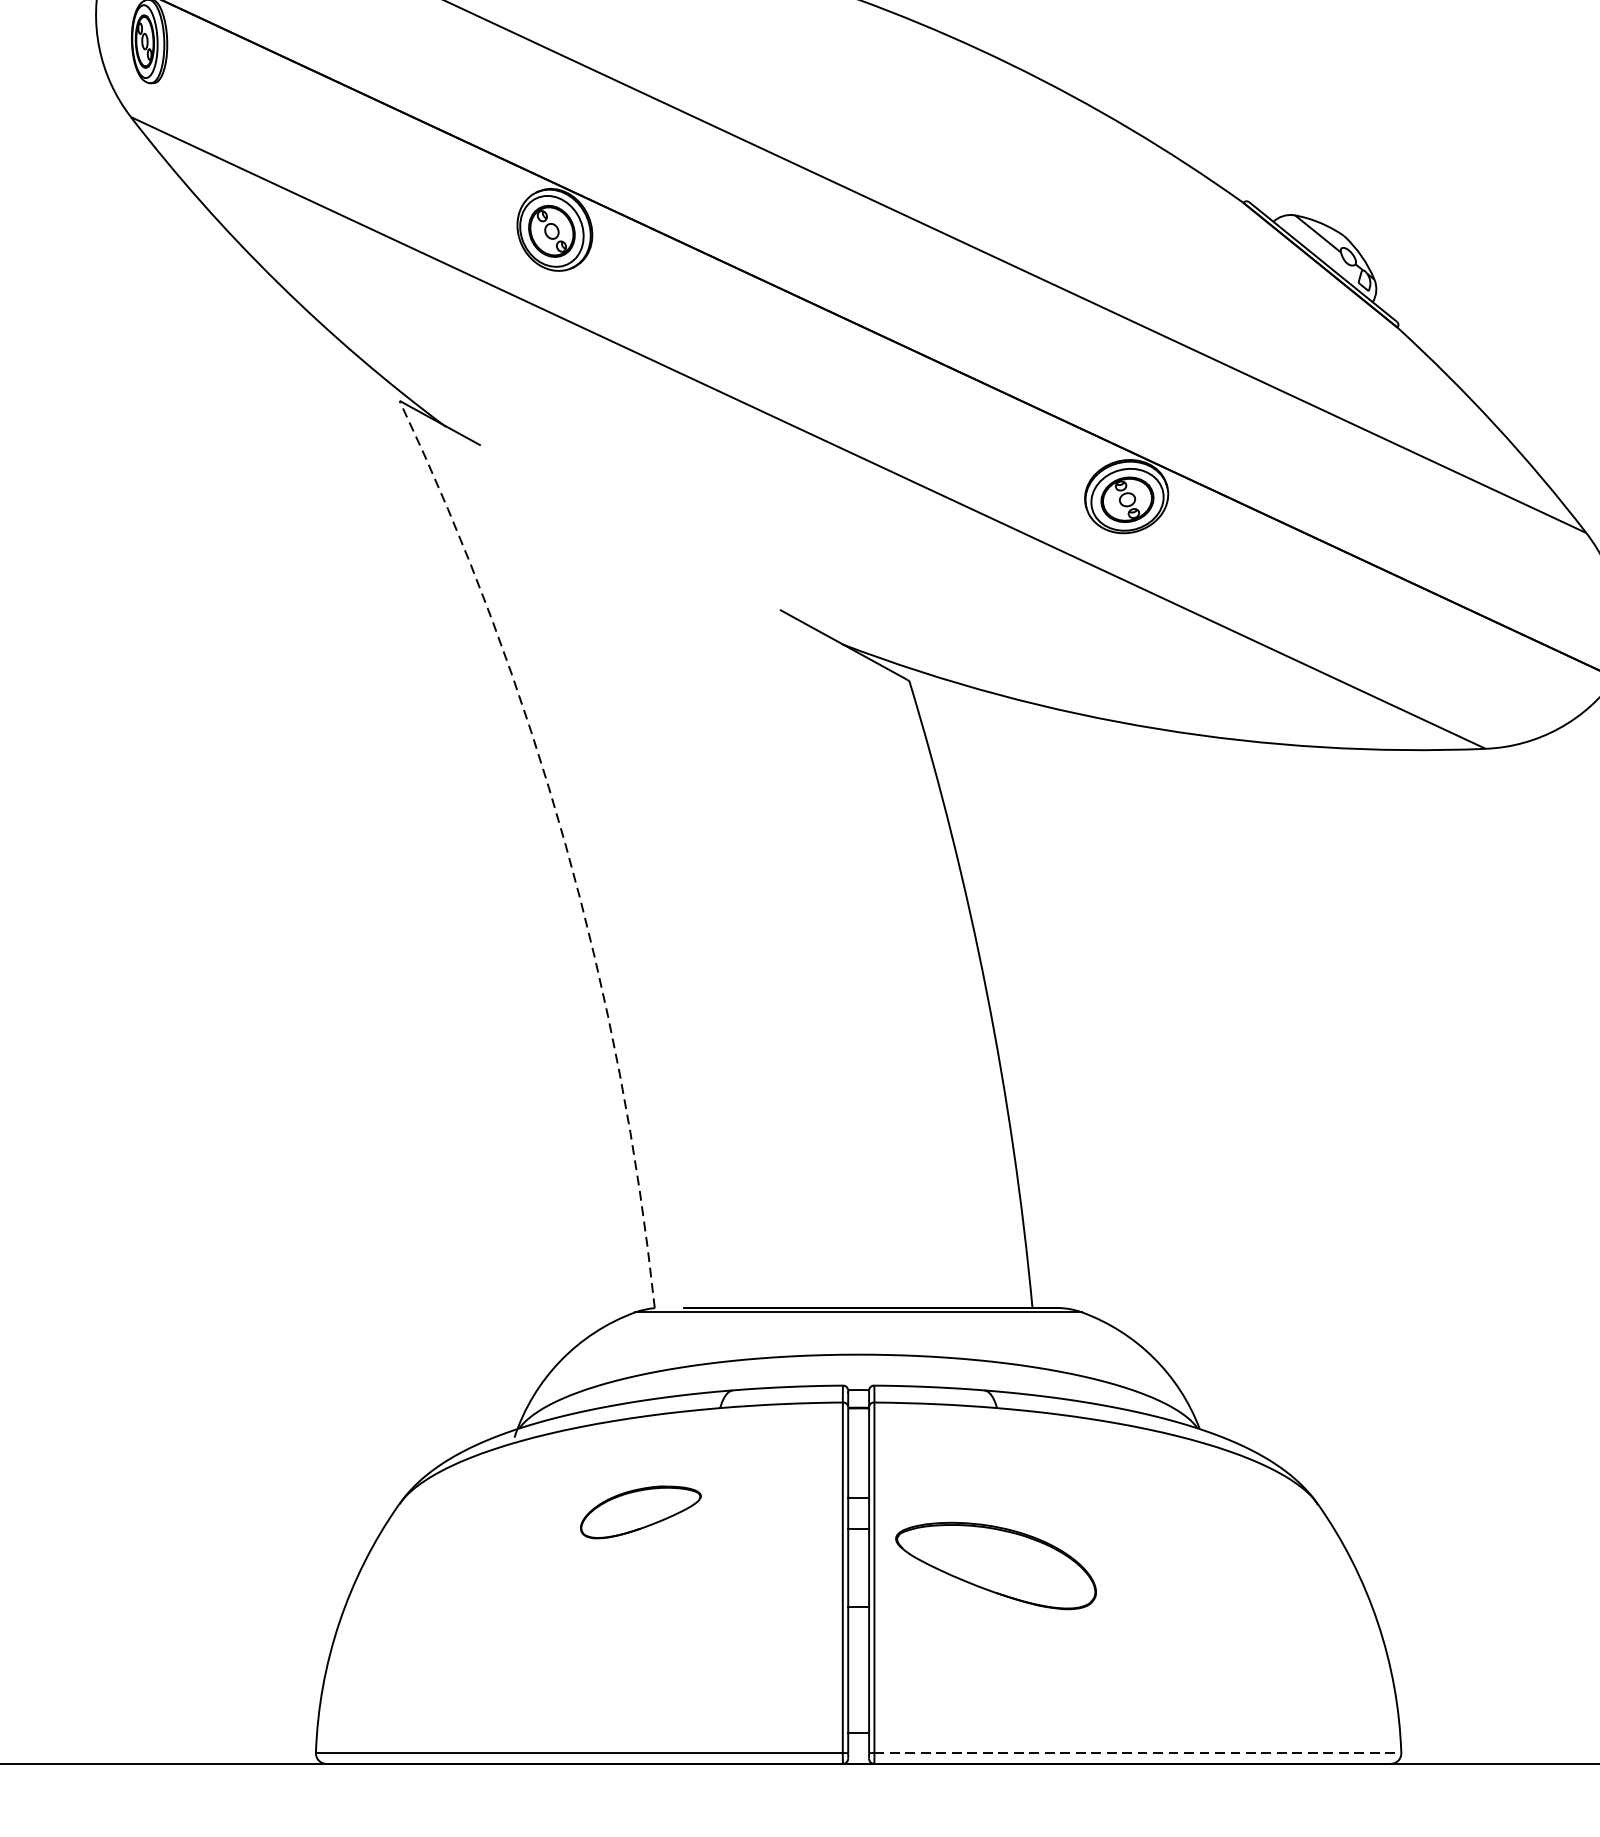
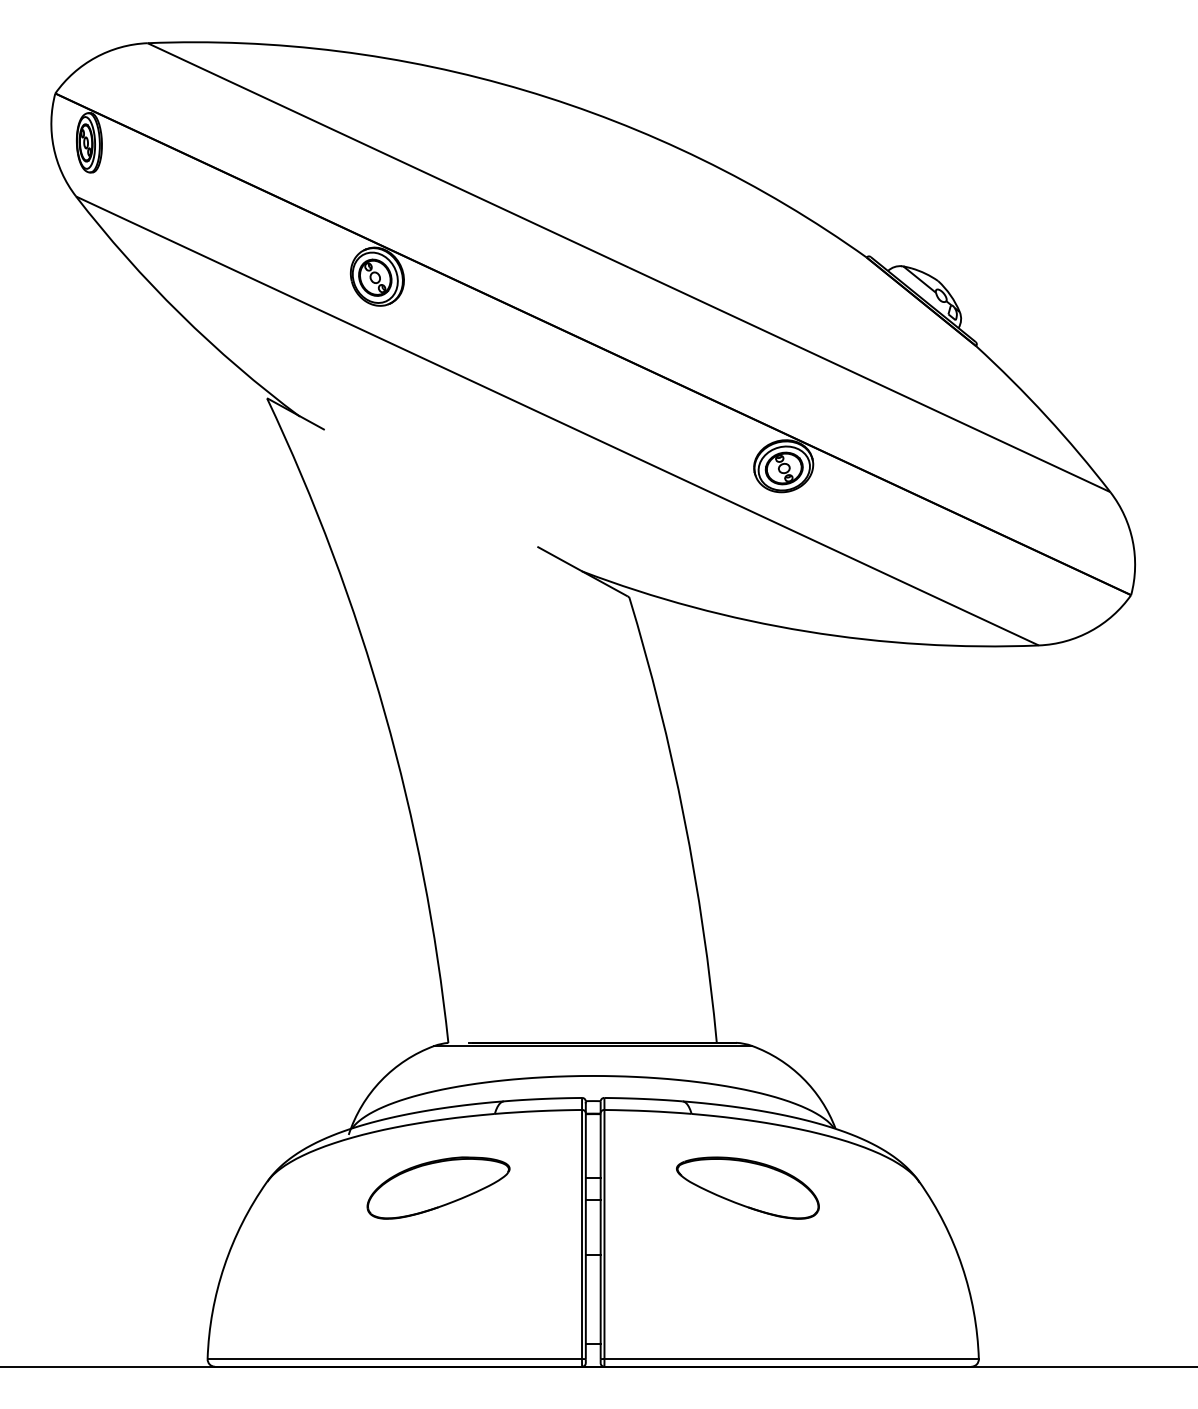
arc: (564, 844) -> (384, 713), dashed -> solid
part: (640, 1511) -> (438, 1187), size x1.67
part: (995, 1565) -> (747, 1187), moved
line: (1139, 1753) -> (792, 1359), dashed -> solid

